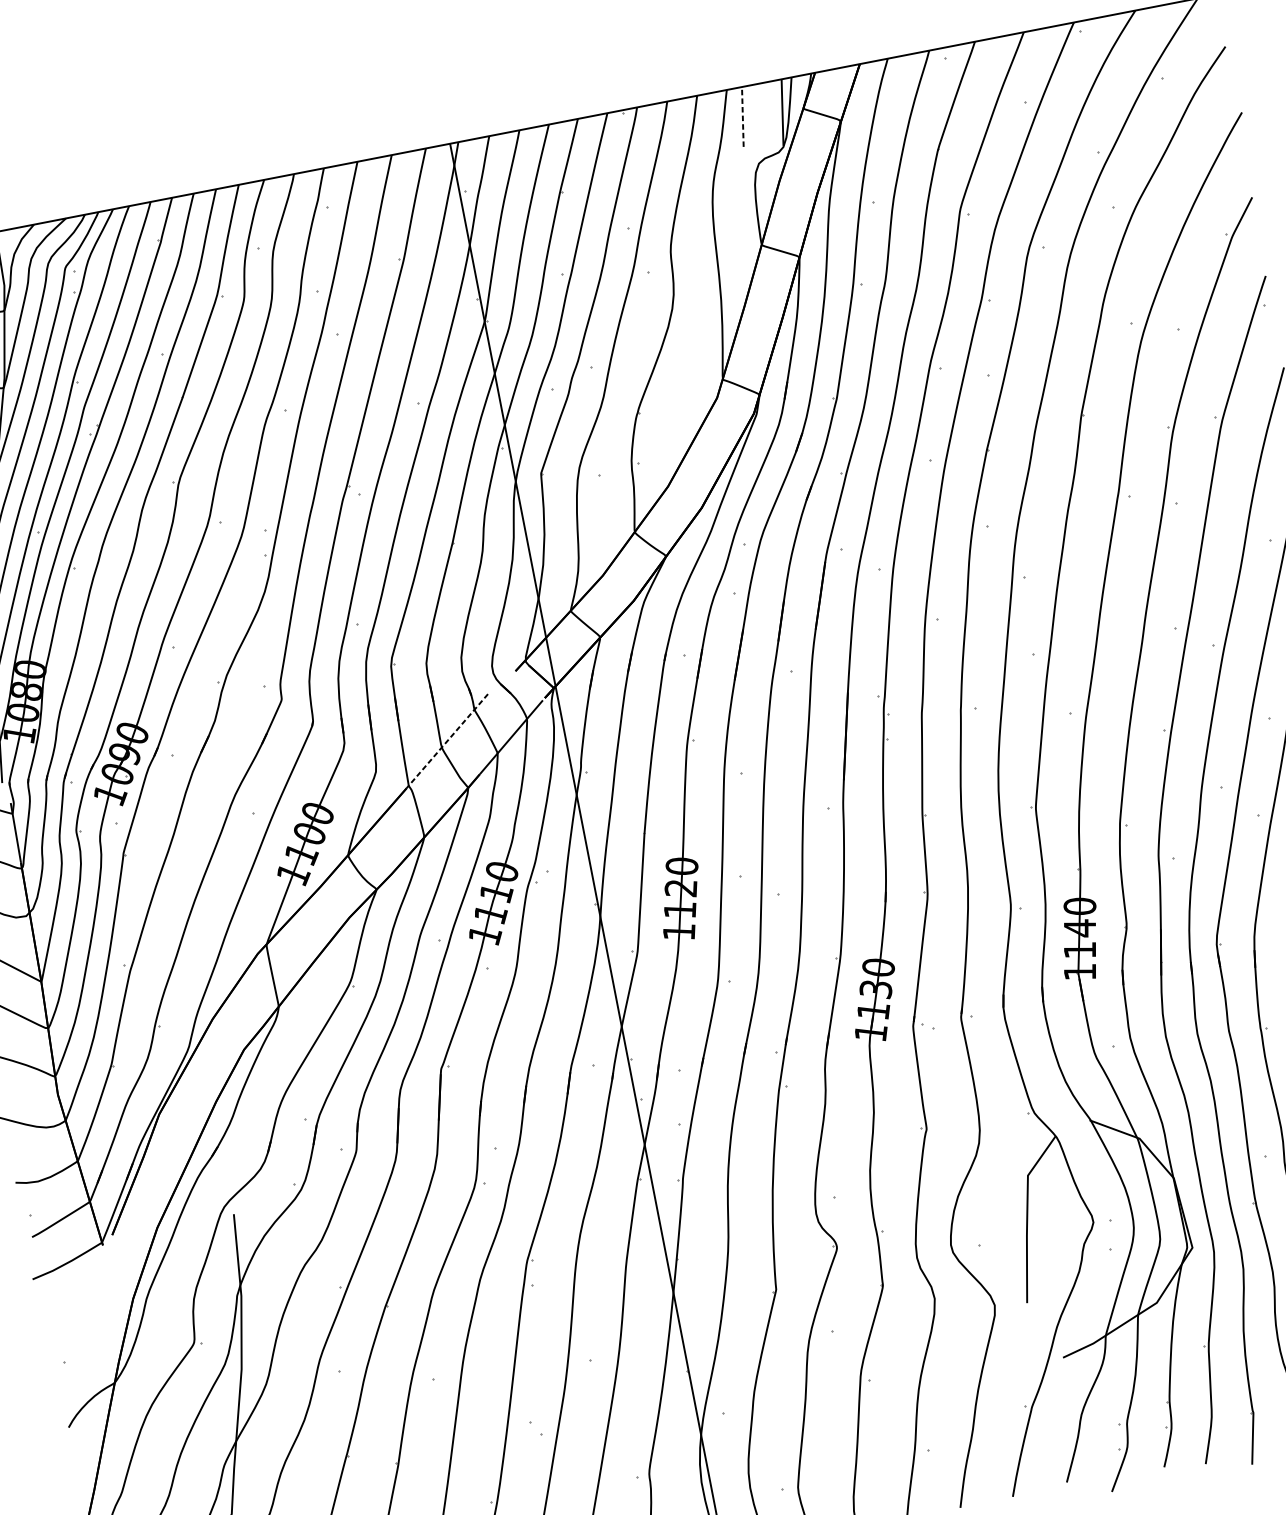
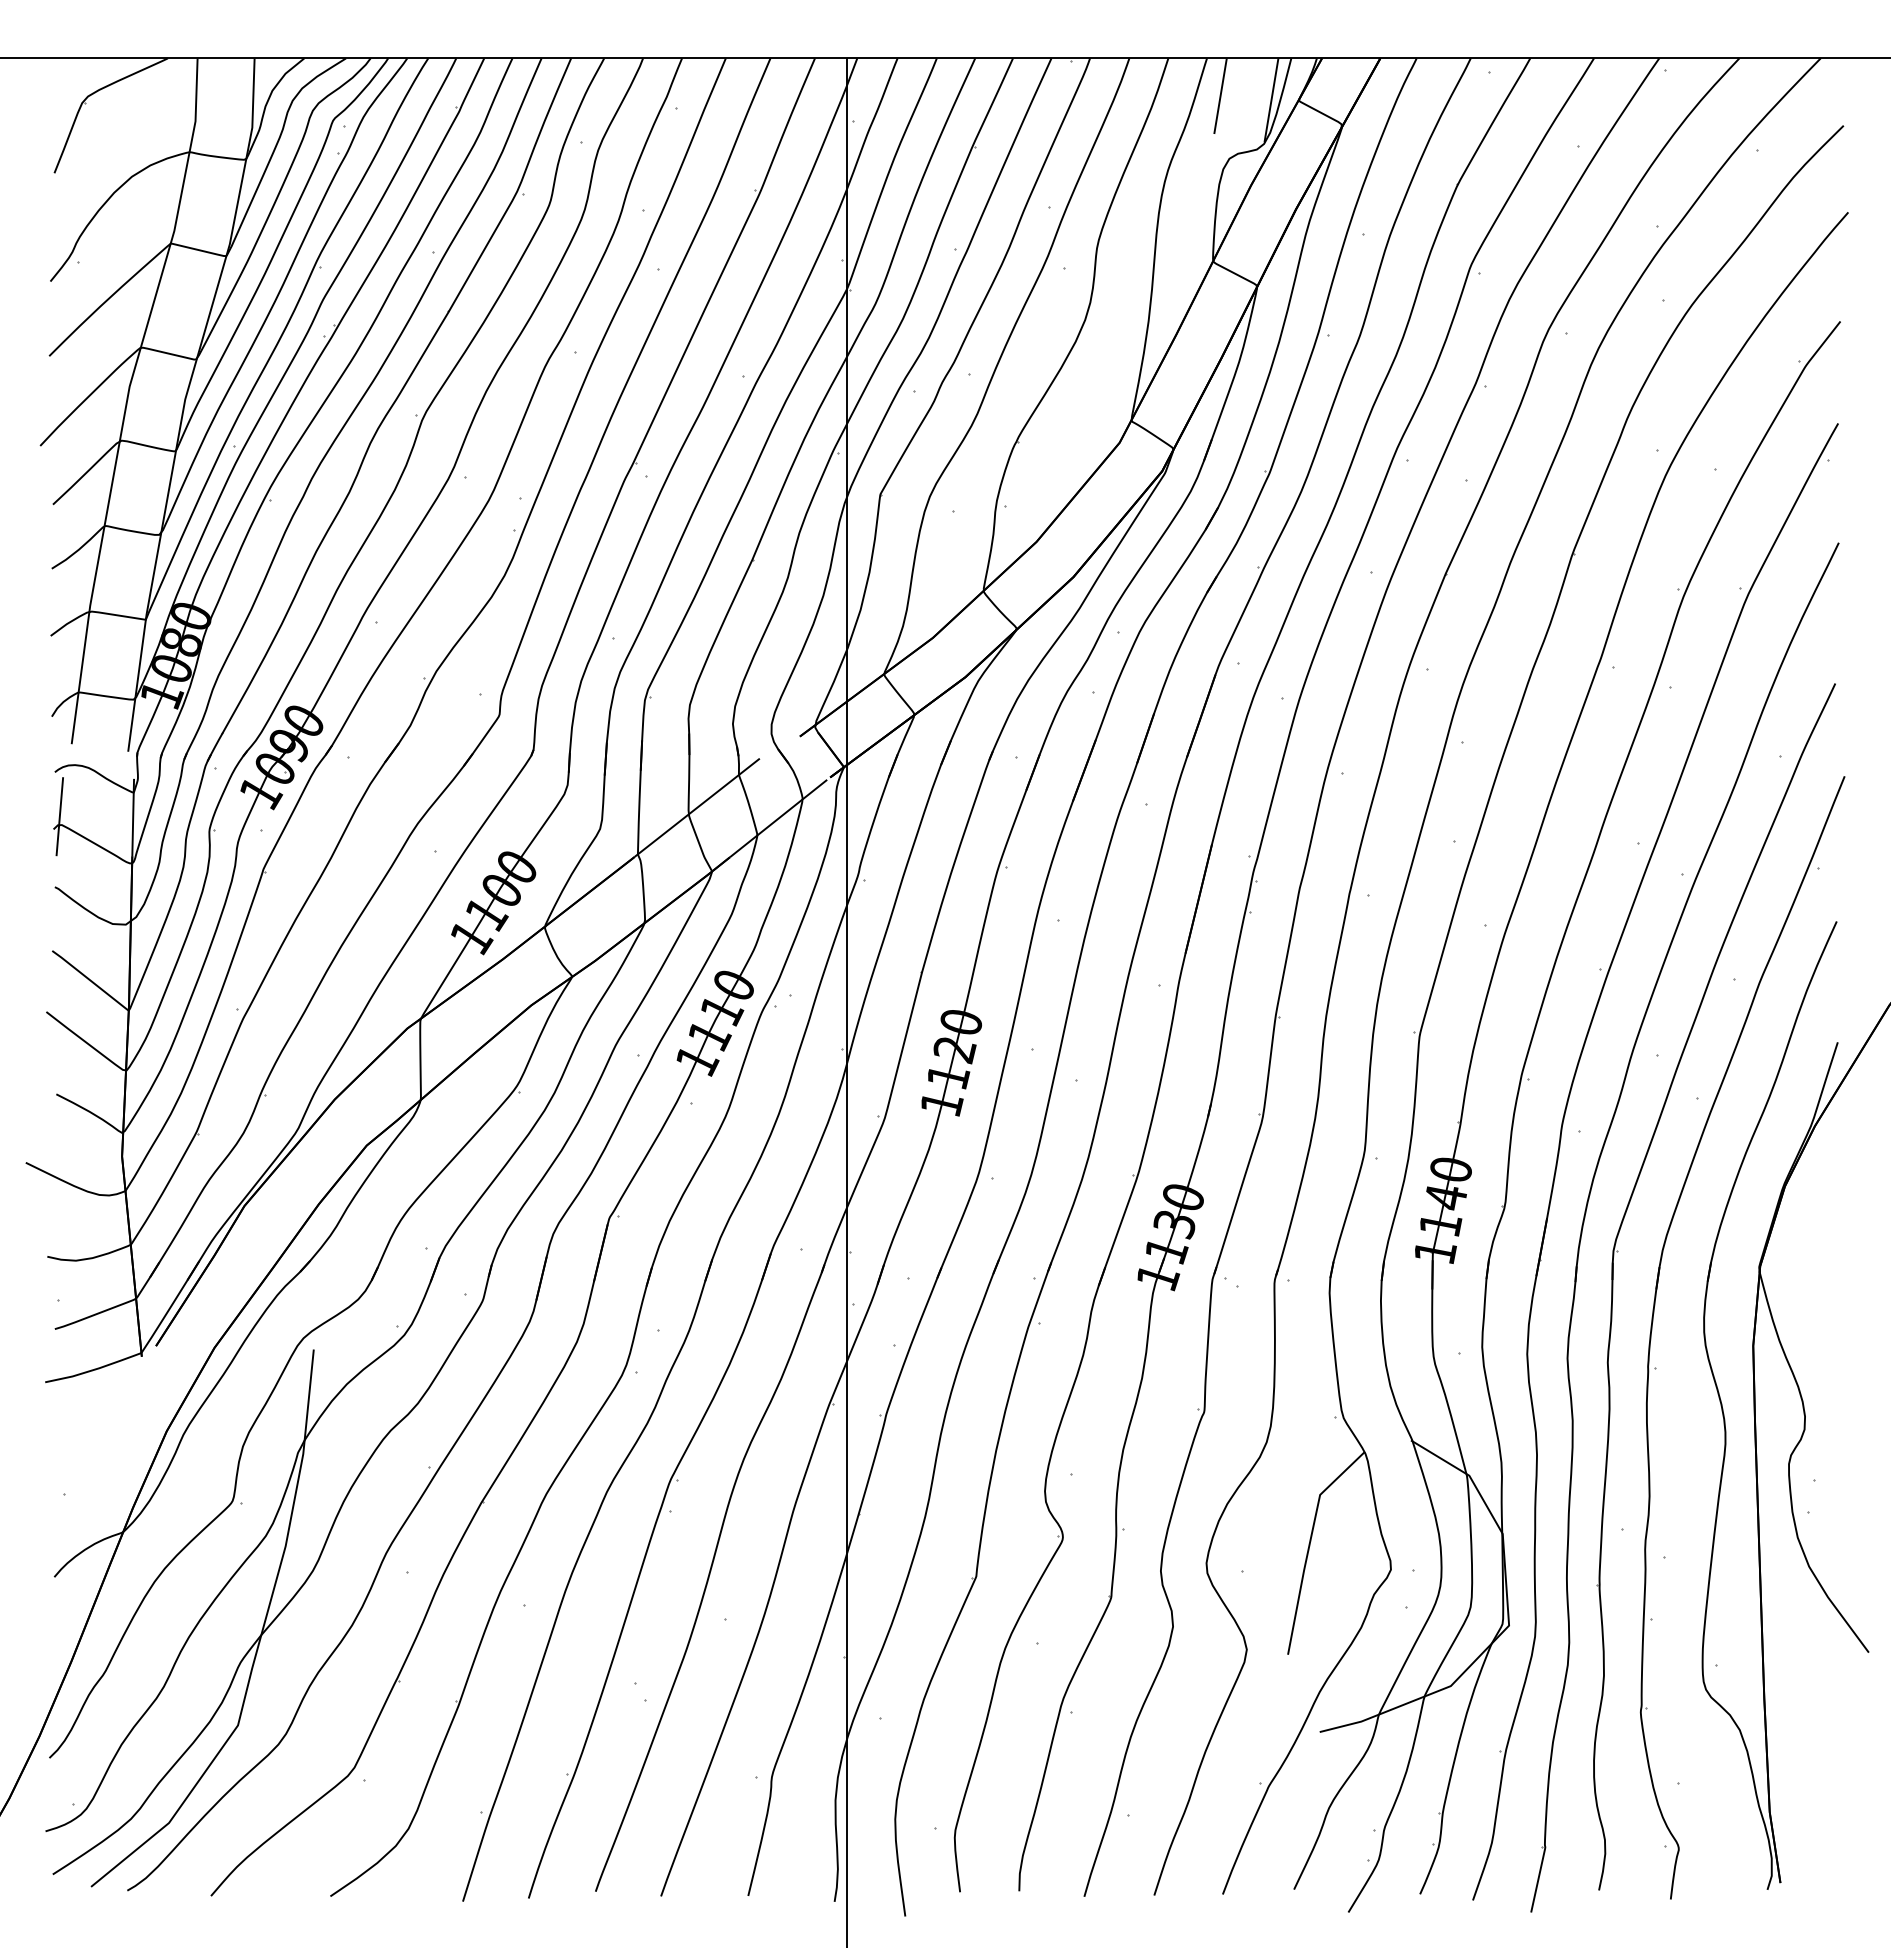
line: (742, 116) -> (1220, 95), dashed -> solid
line: (447, 740) -> (697, 807), dashed -> solid

